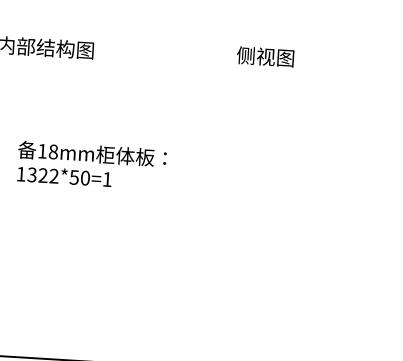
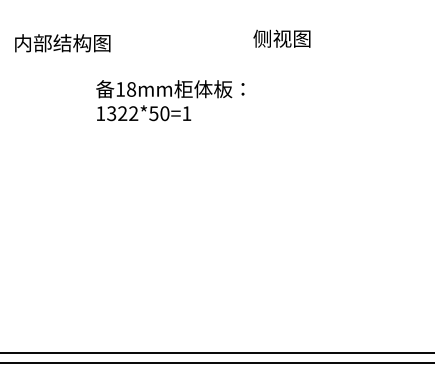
text: (91, 165) -> (170, 100), moved

